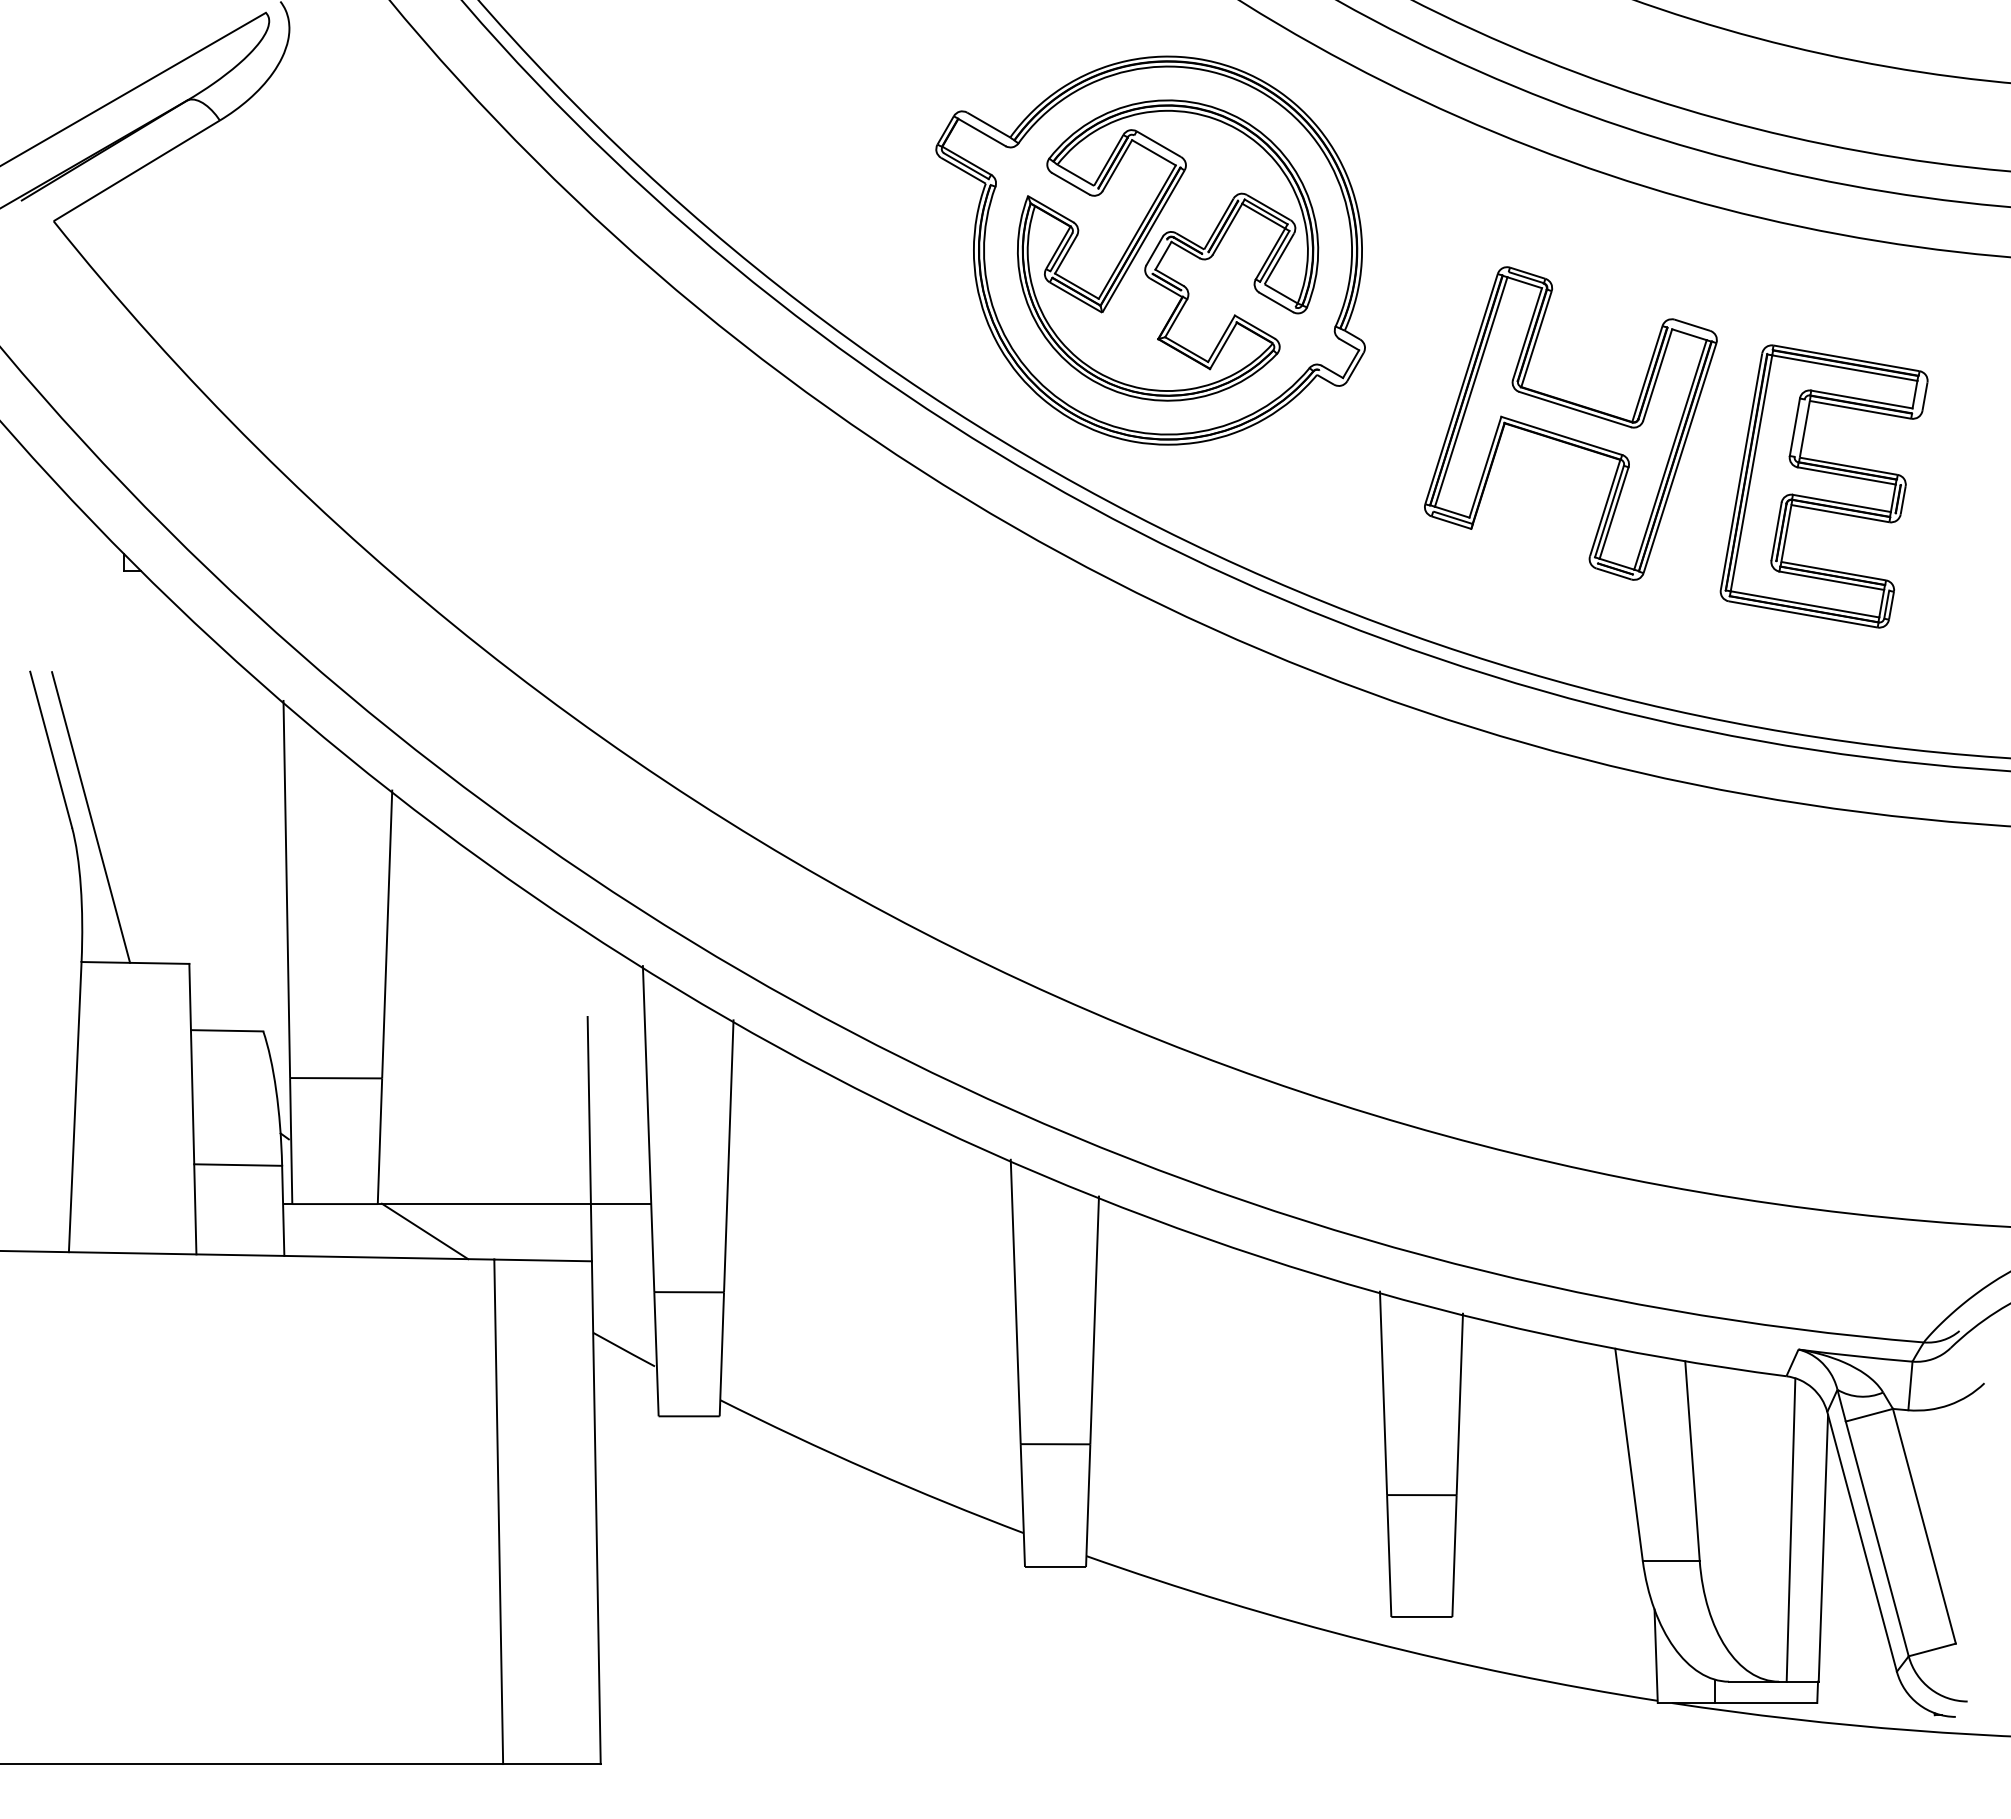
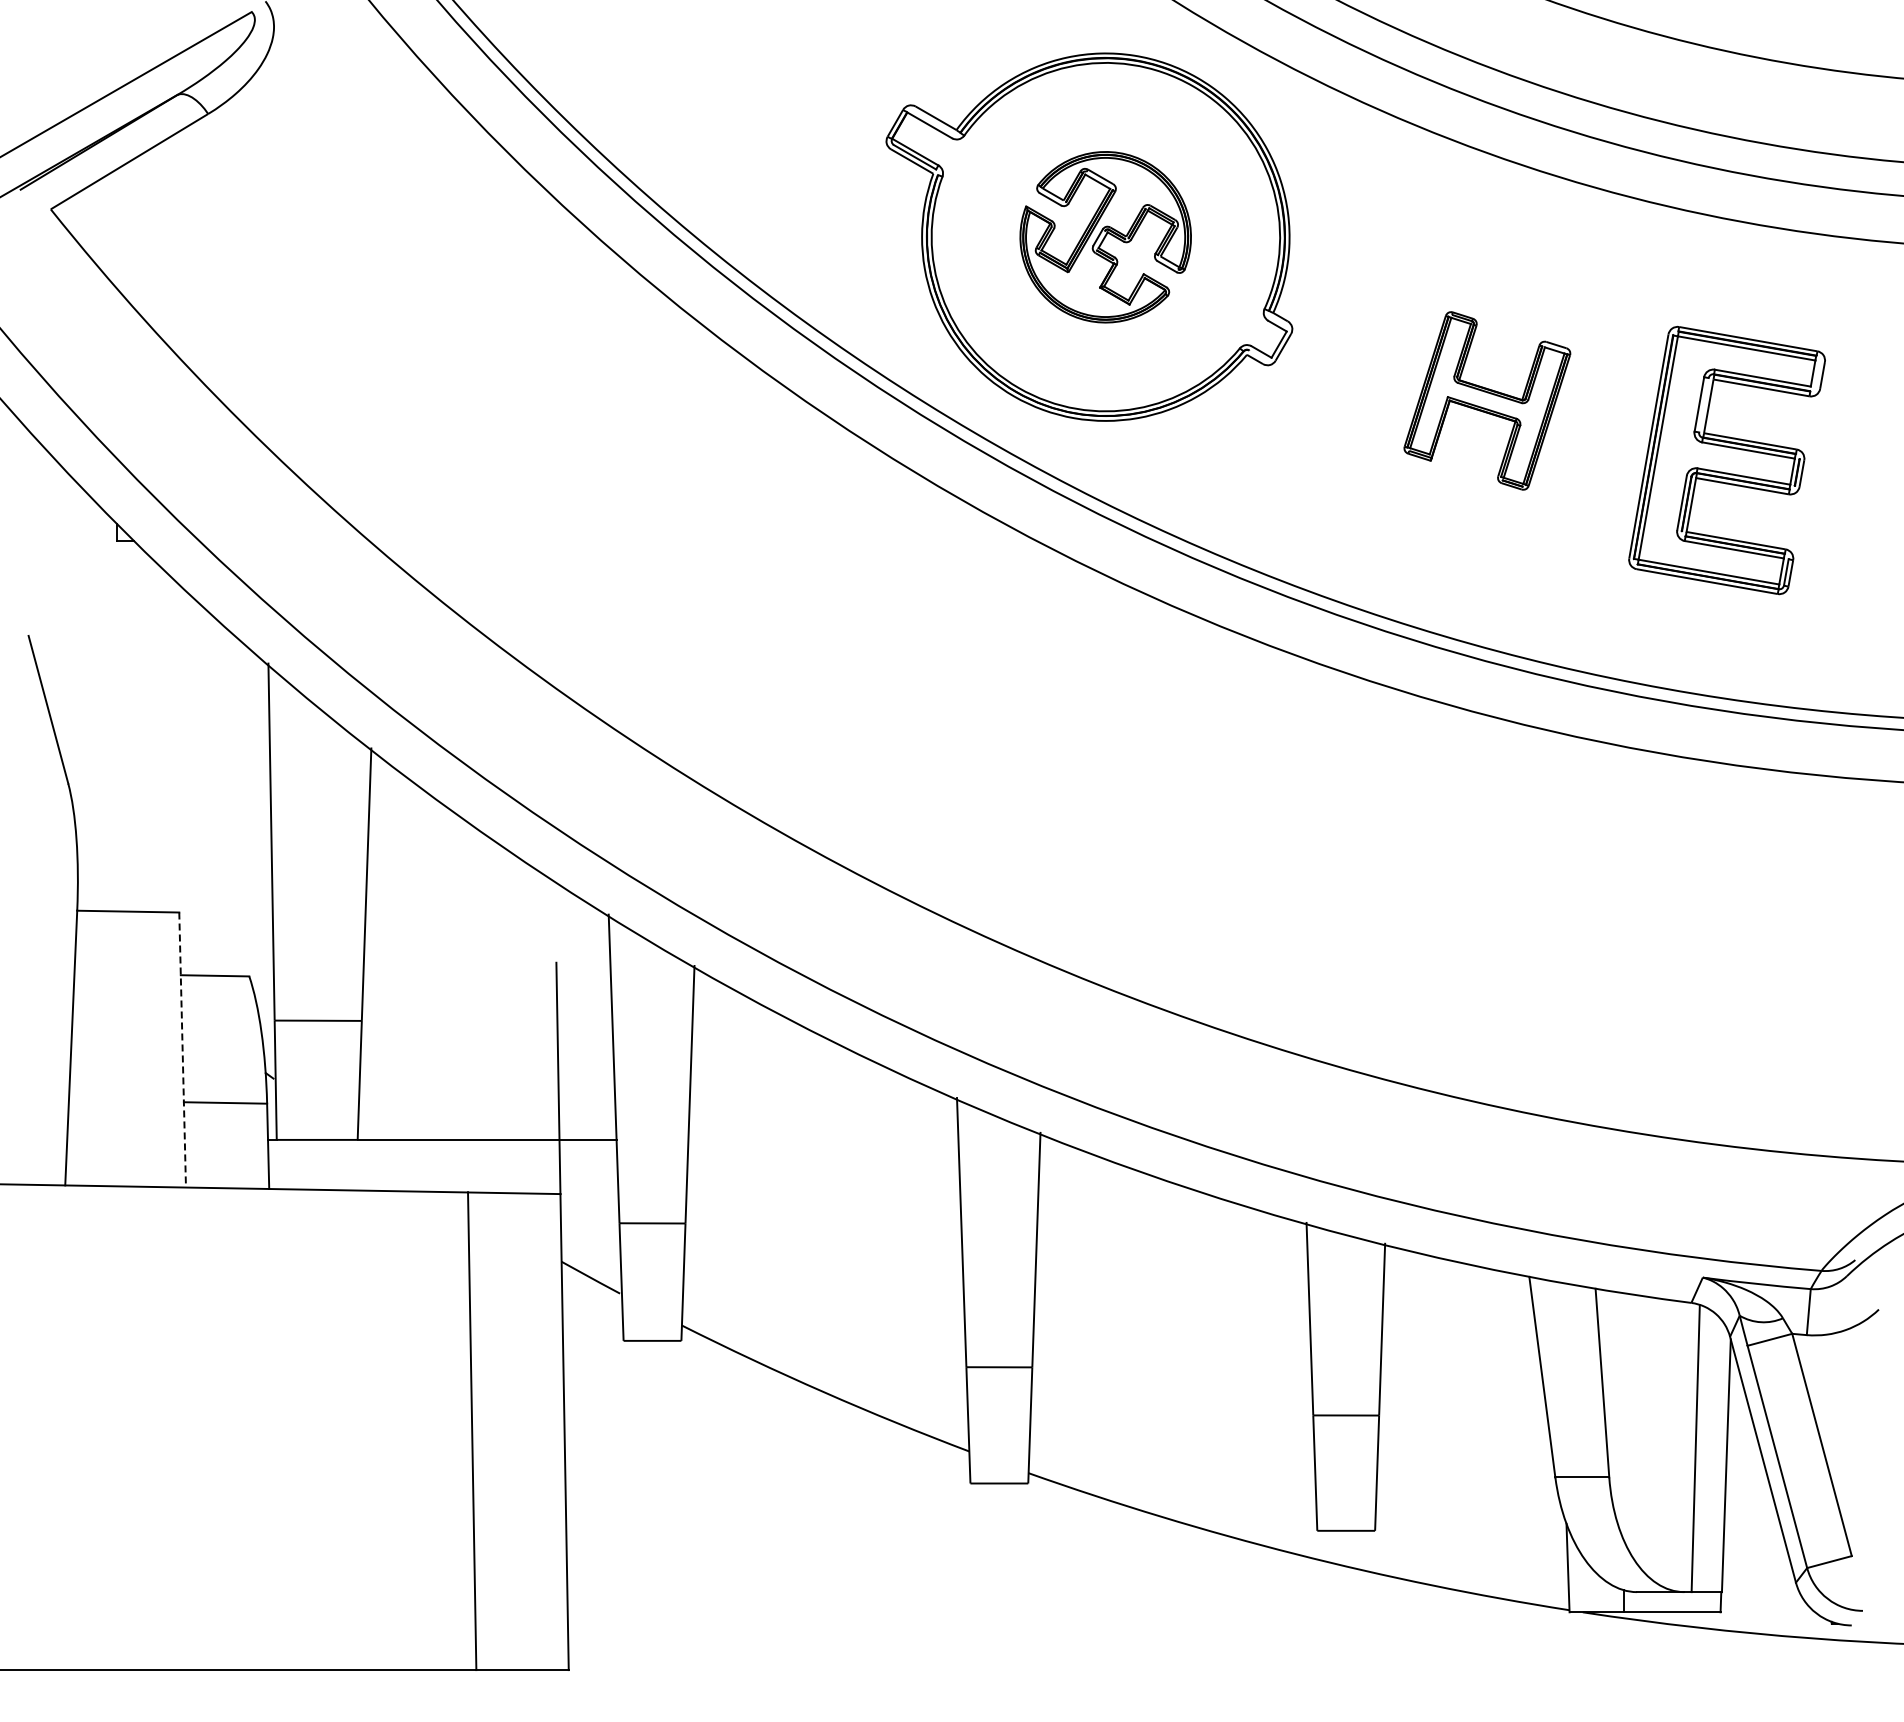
part: (1167, 250) -> (1105, 237), size x0.6
part: (1571, 423) -> (1487, 400), size x0.6
line: (91, 817) -> (86, 773), removed
line: (192, 1109) -> (182, 1050), solid -> dashed
line: (425, 1231) -> (402, 1165), removed

